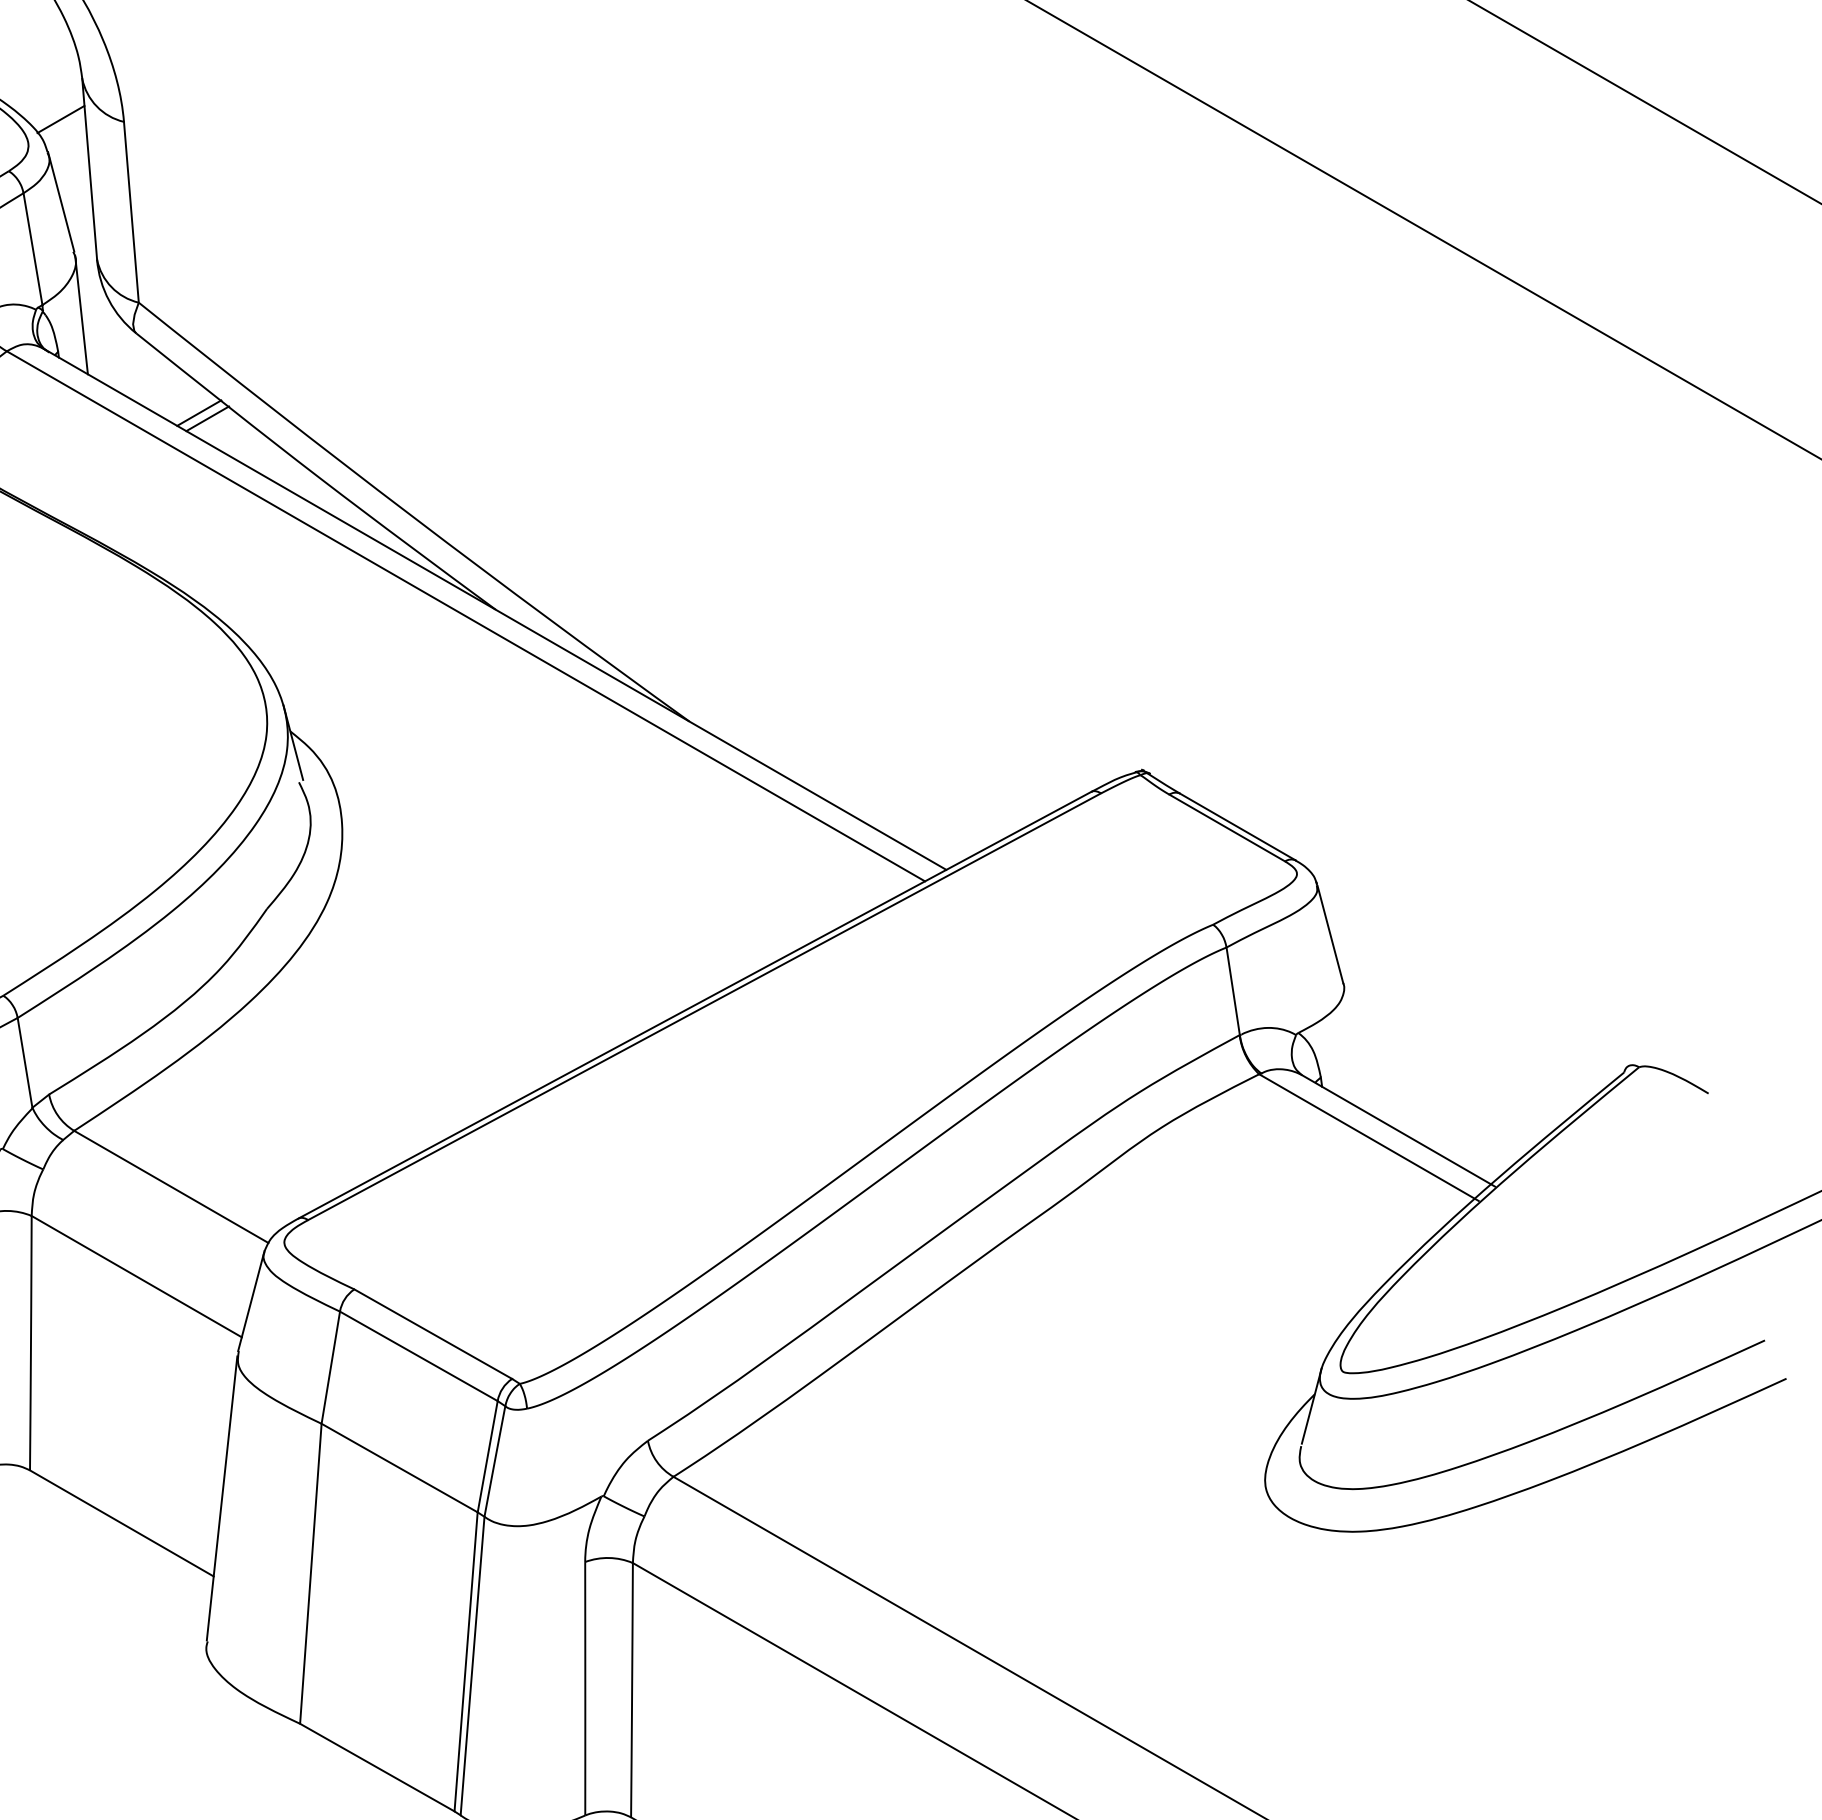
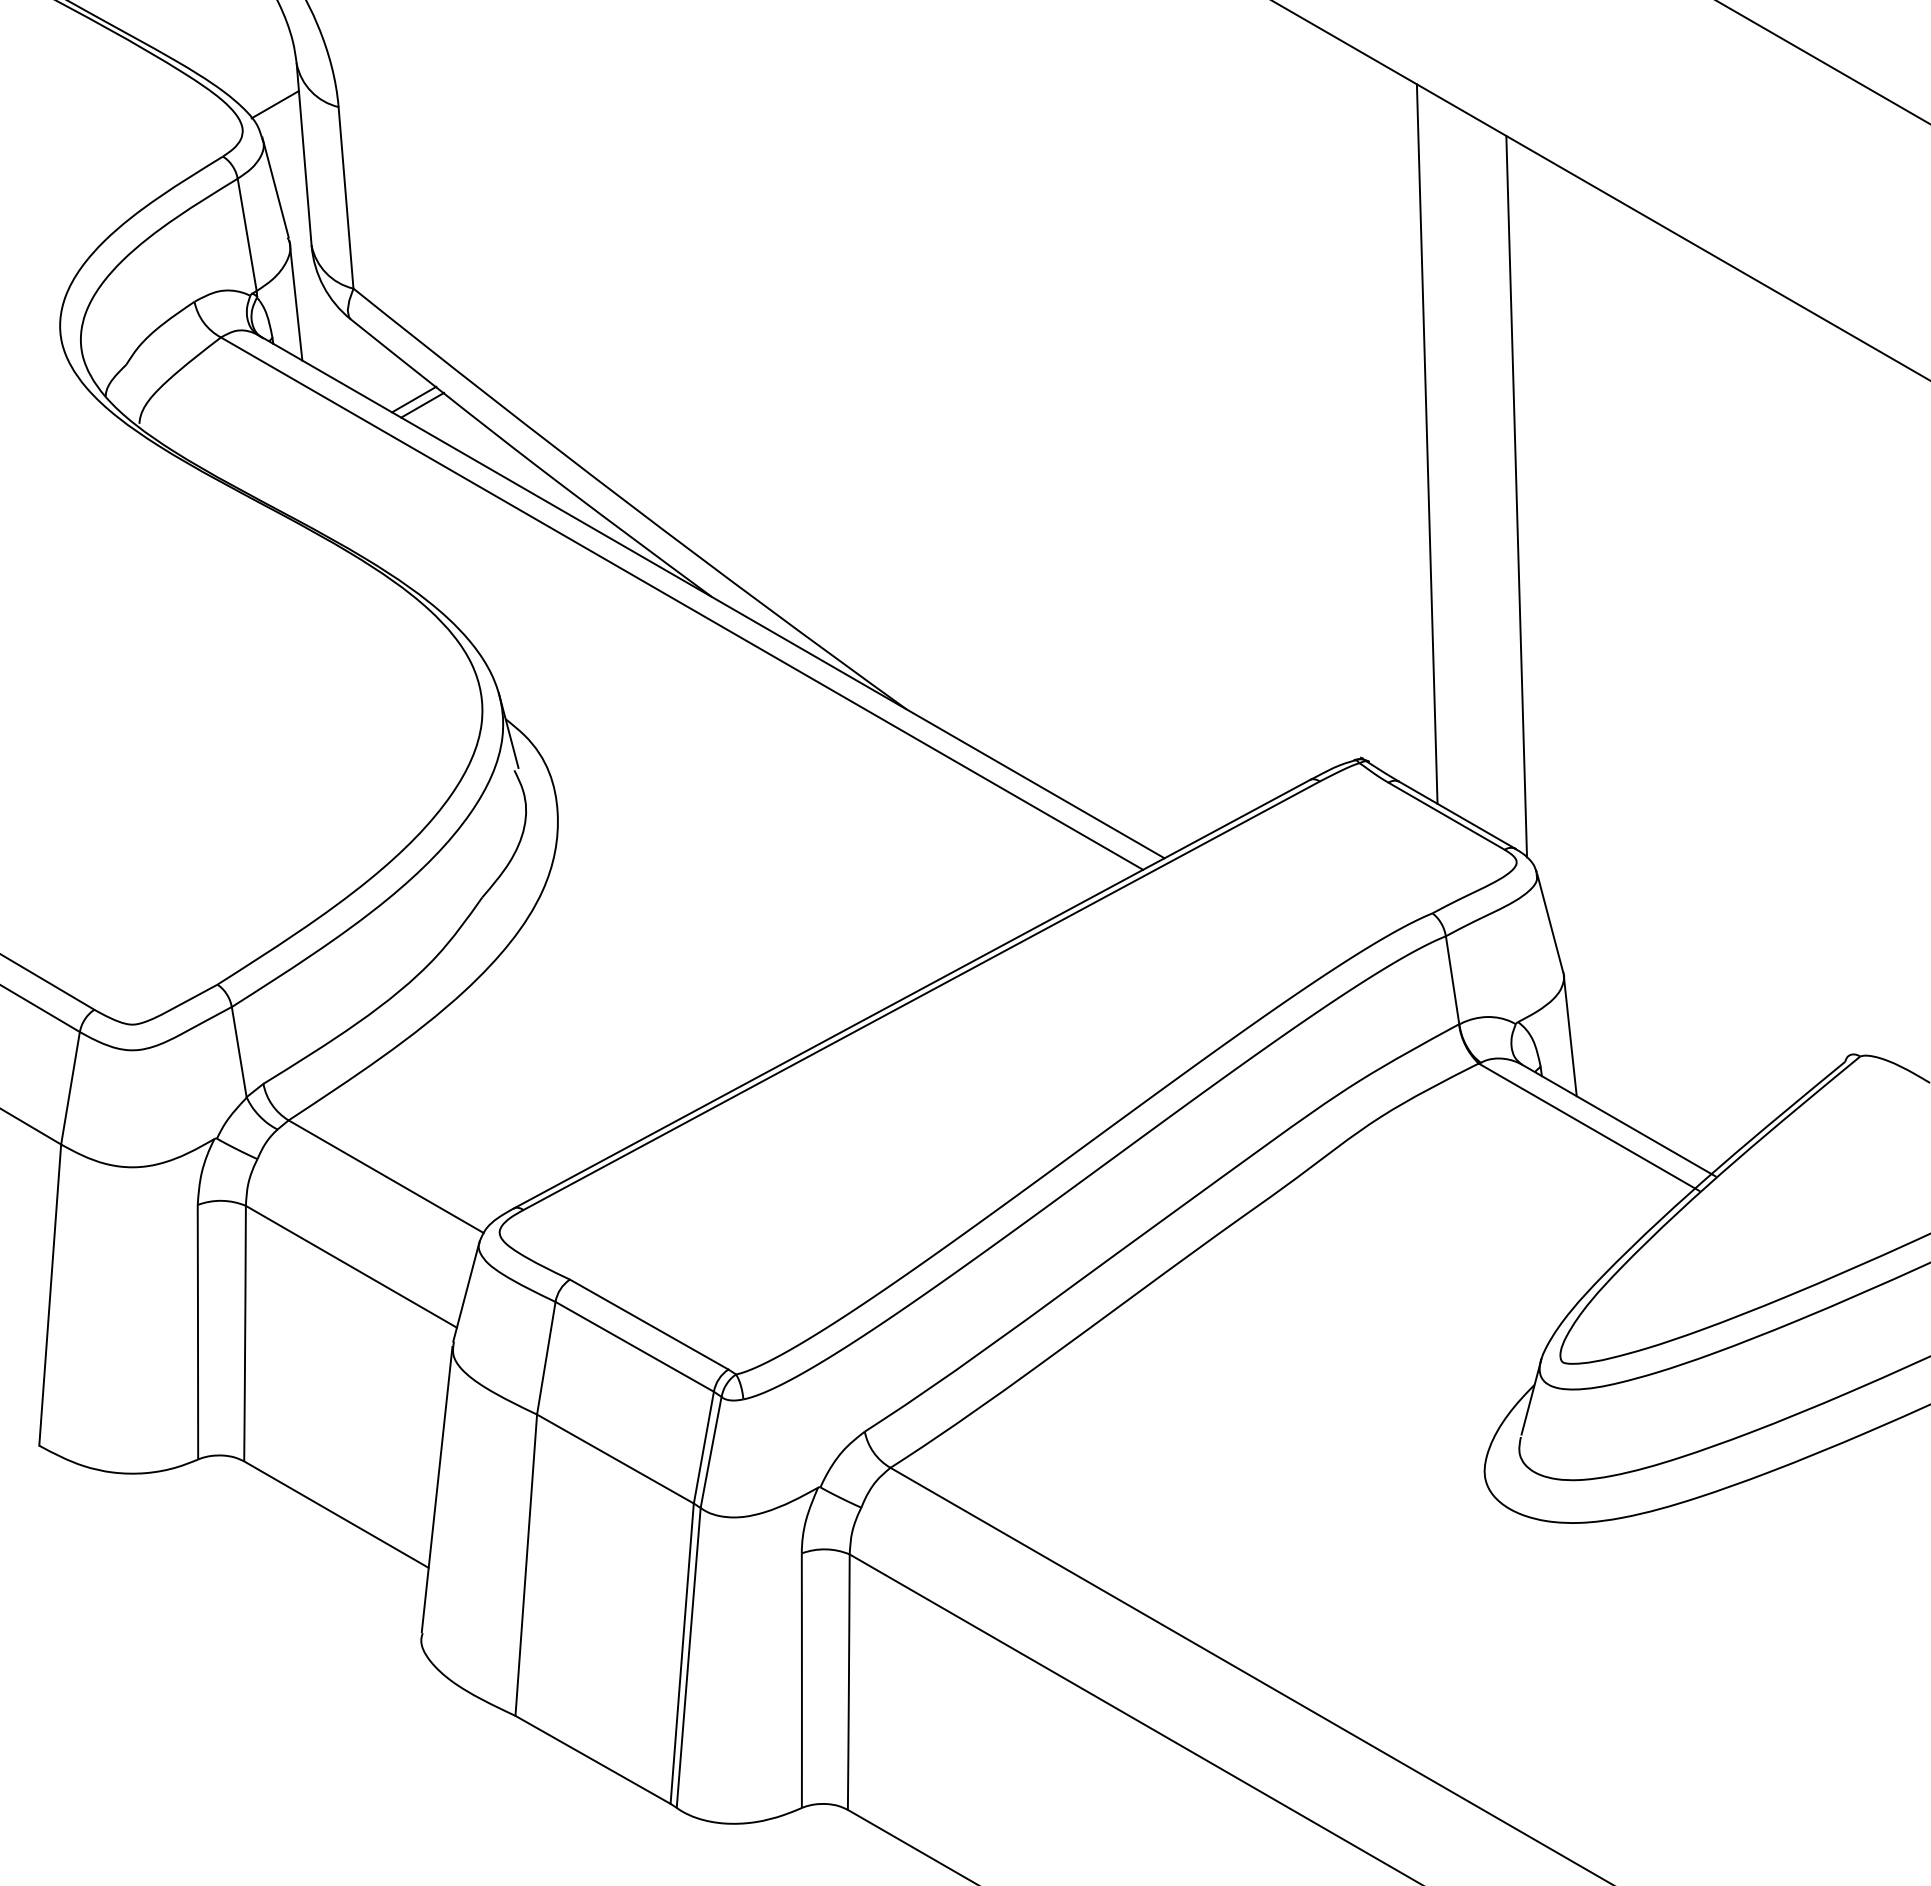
line: (1207, 456) -> (1426, 443), added
line: (1296, 509) -> (1516, 496), added
line: (1349, 1046) -> (1569, 1035), added

